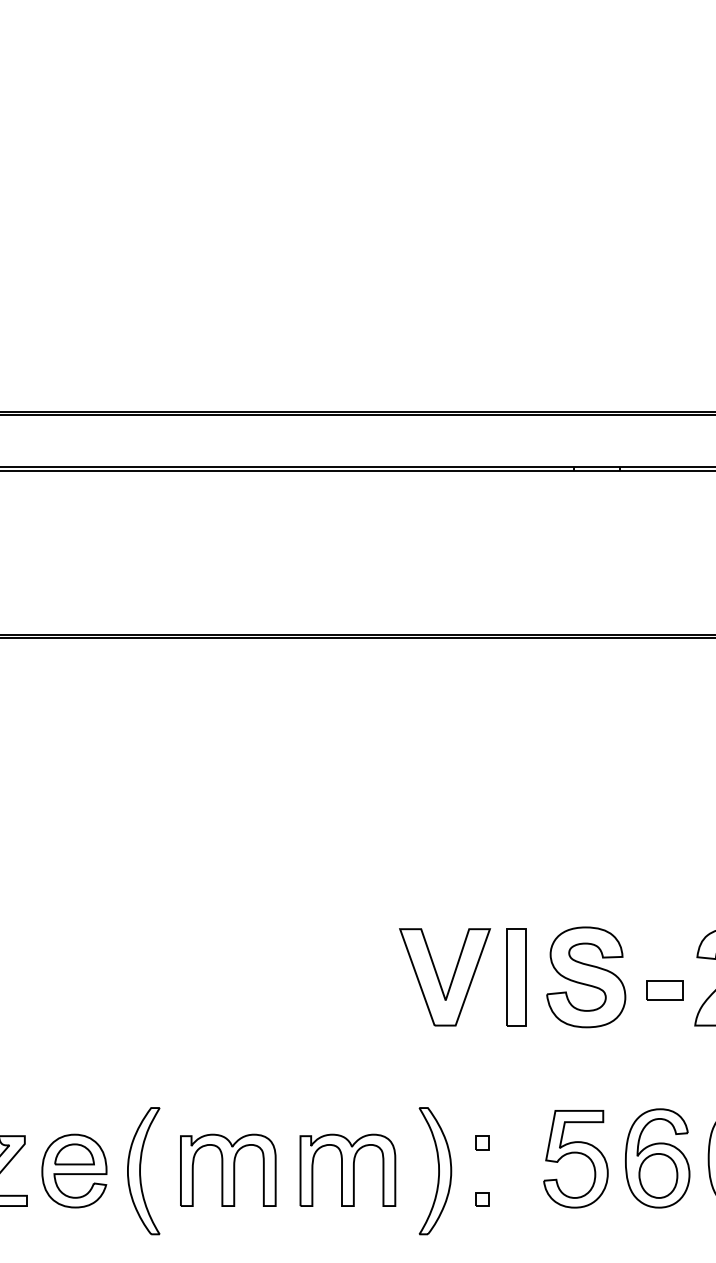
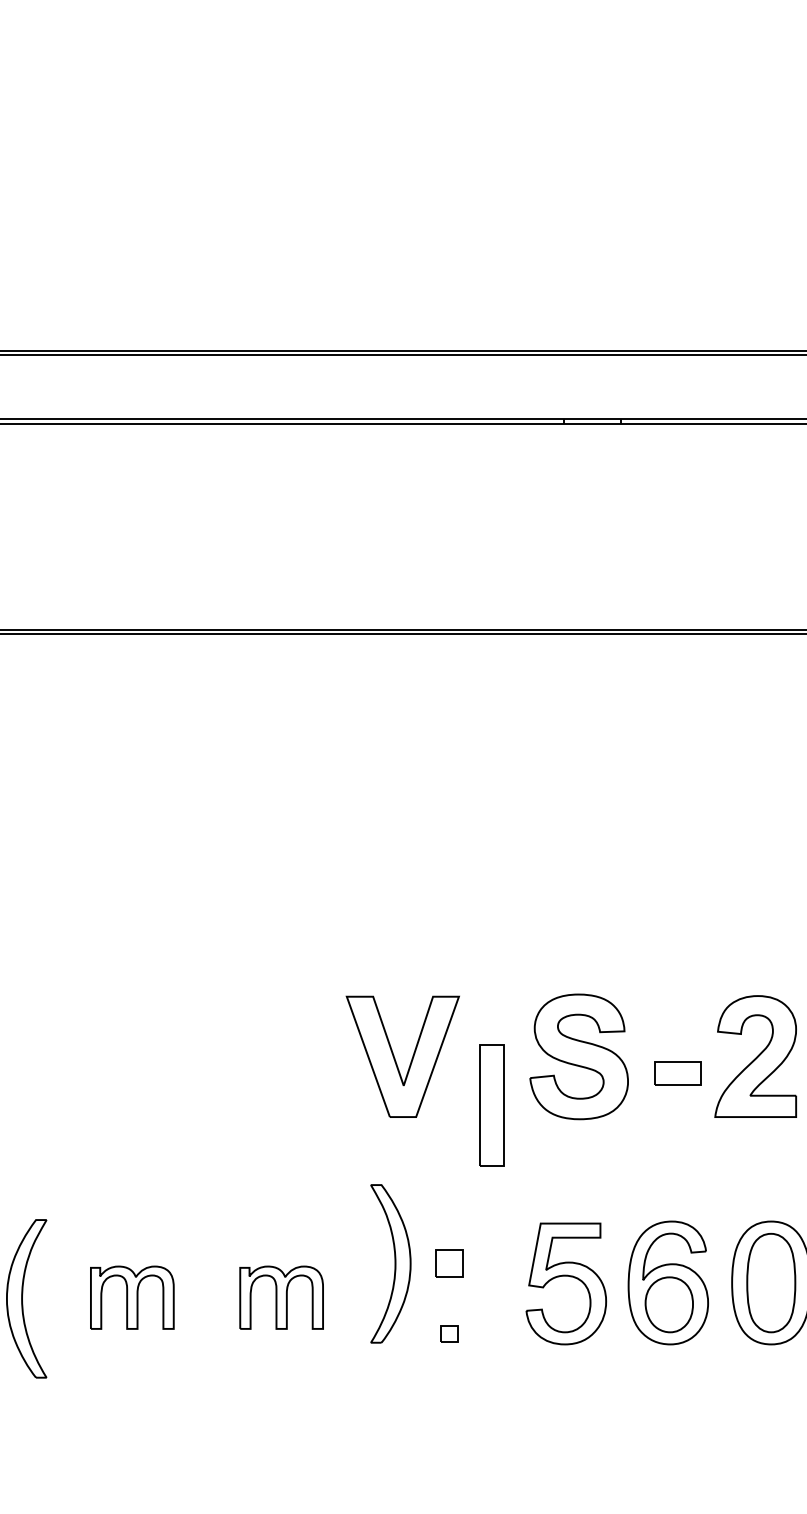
part: (516, 977) -> (492, 1105), moved
part: (482, 1142) -> (449, 1263), size x1.6
part: (228, 1169) -> (132, 1296), size x0.7
part: (347, 1169) -> (281, 1296), size x0.7
part: (435, 1171) -> (390, 1264), moved

